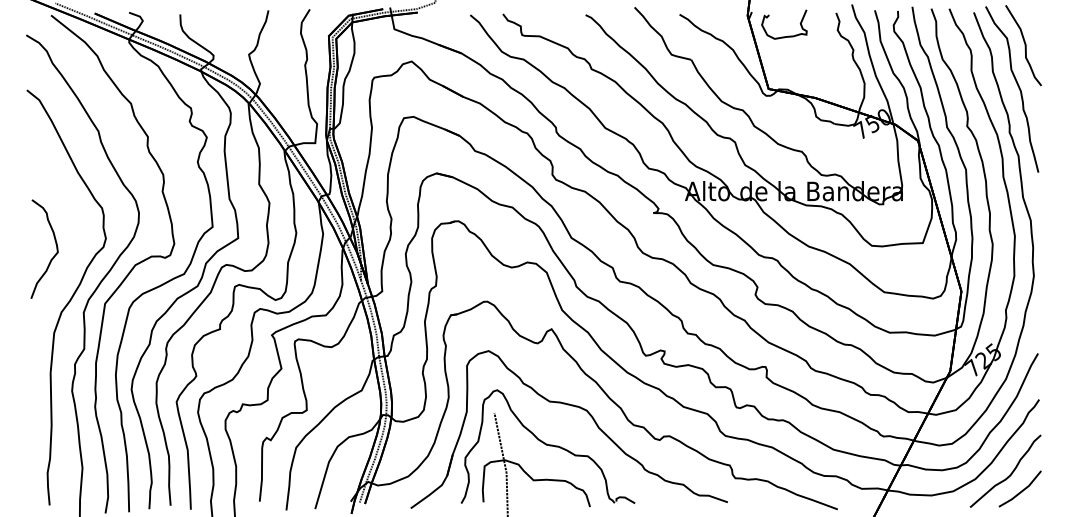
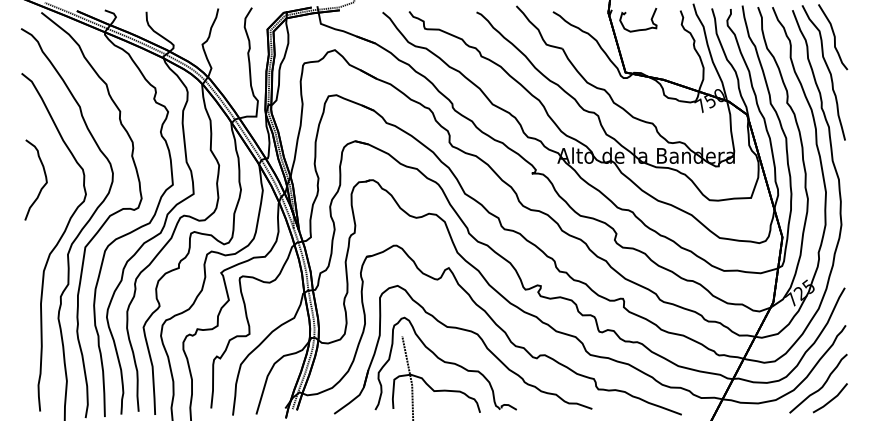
part: (54, 254) -> (44, 184), moved

